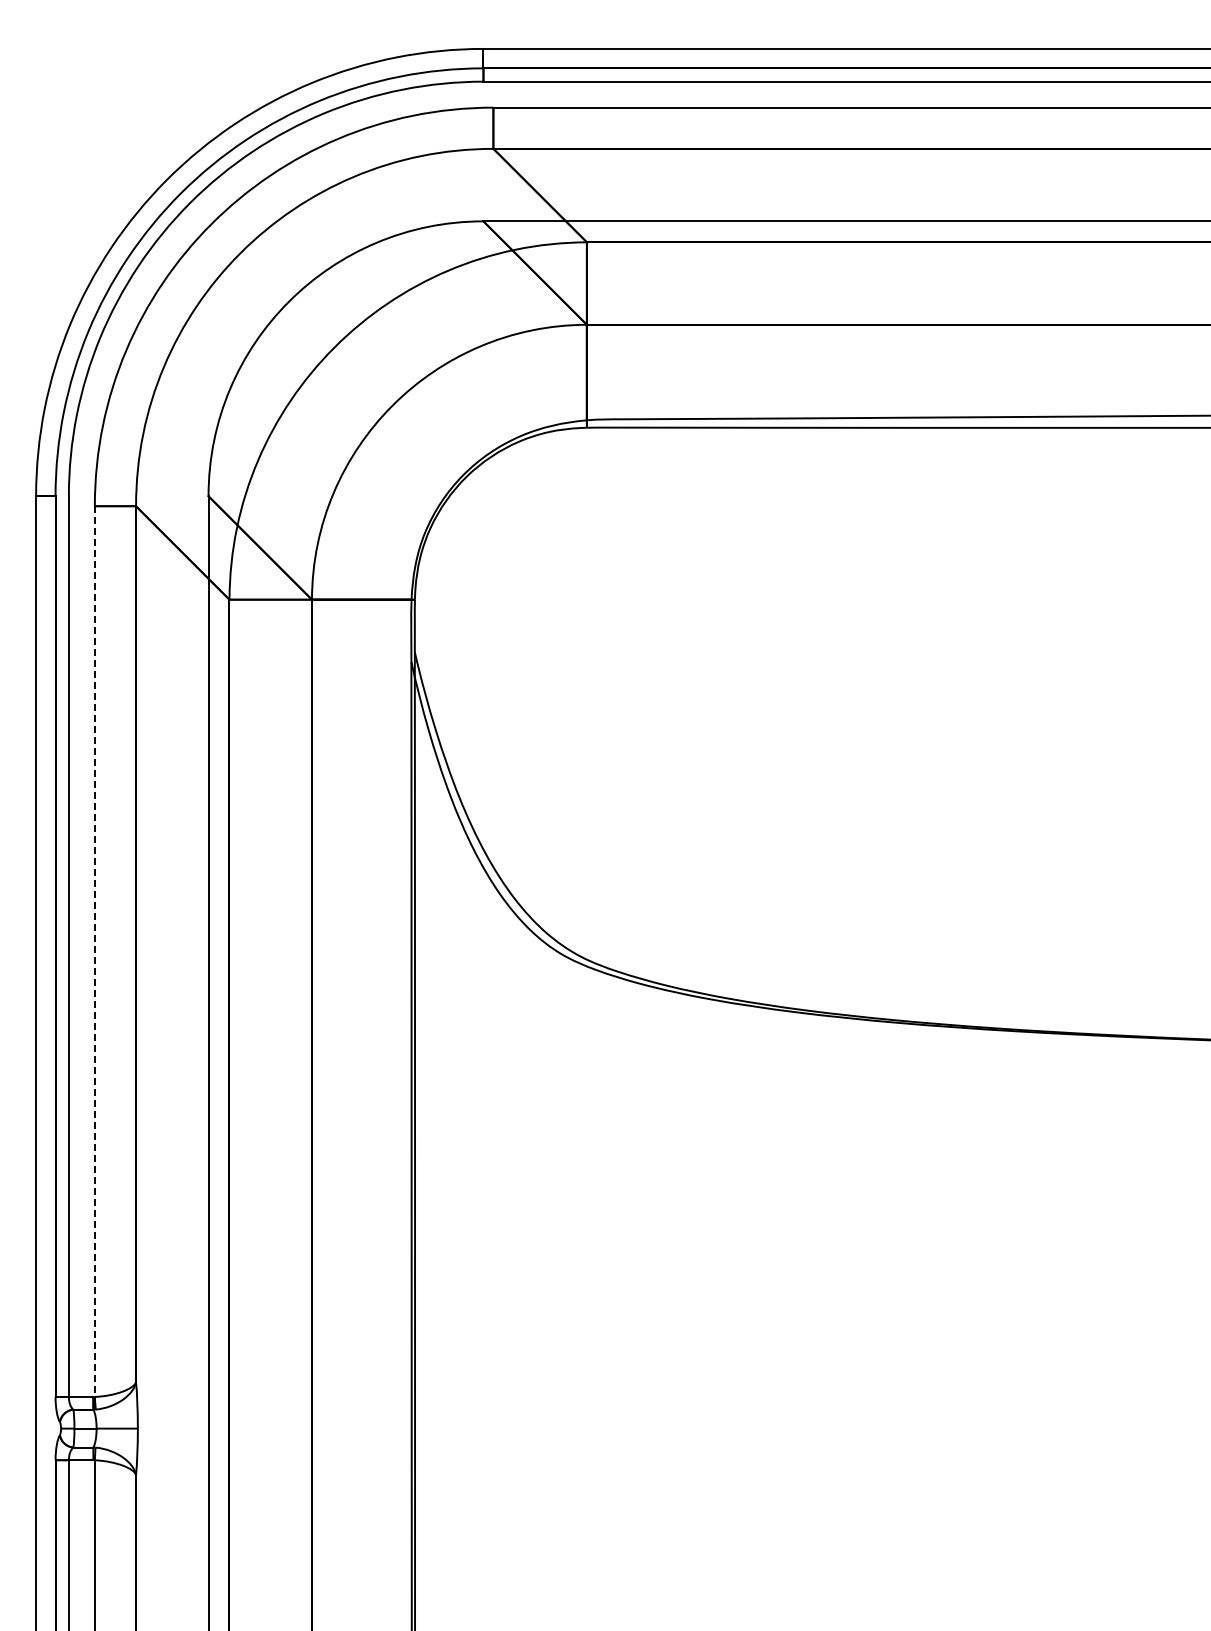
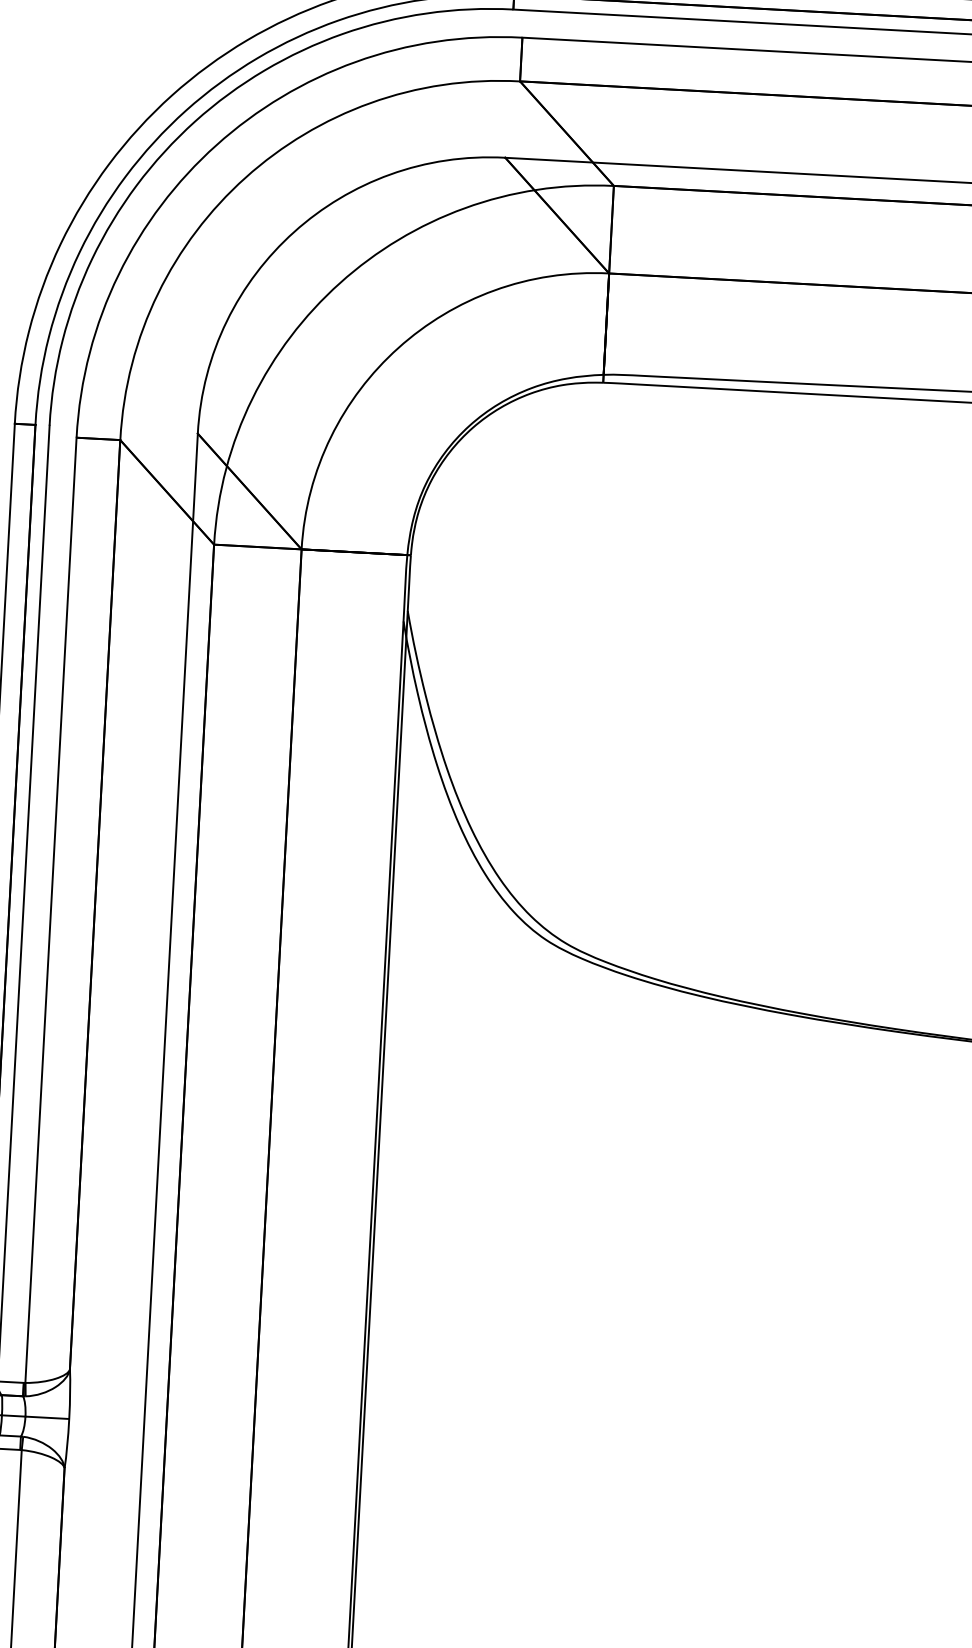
line: (94, 952) -> (50, 911), dashed -> solid

